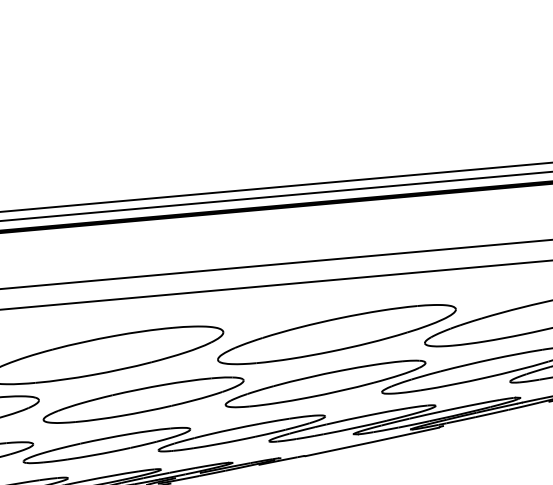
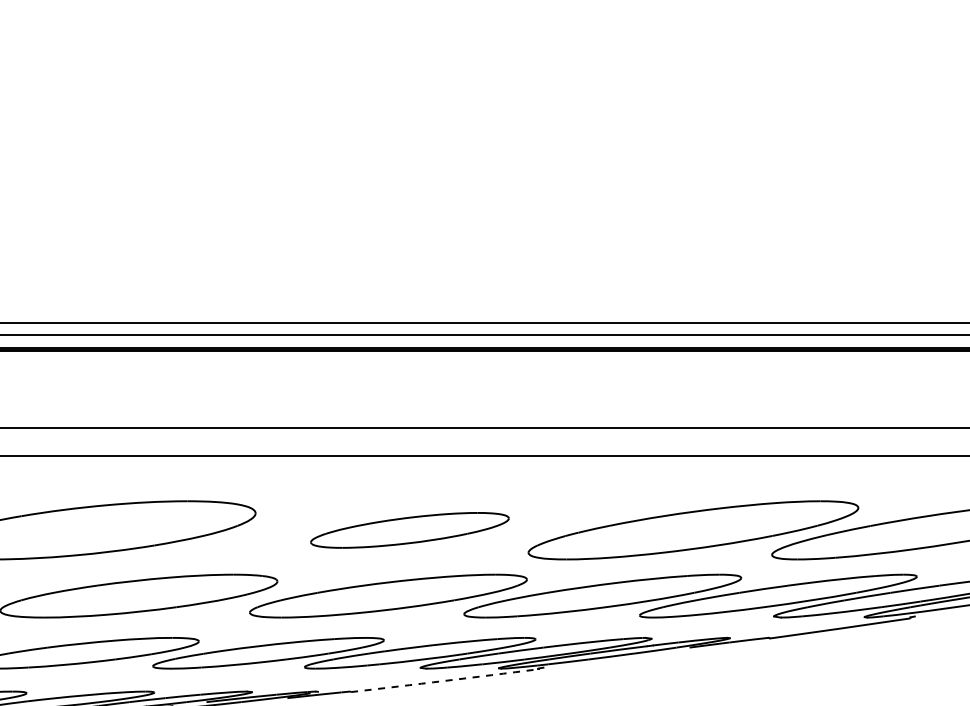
part: (336, 334) -> (409, 530), size x0.6
arc: (371, 441) -> (444, 680), solid -> dashed

